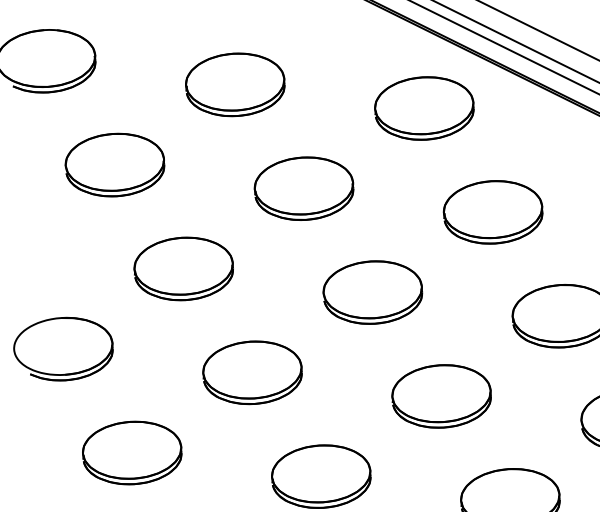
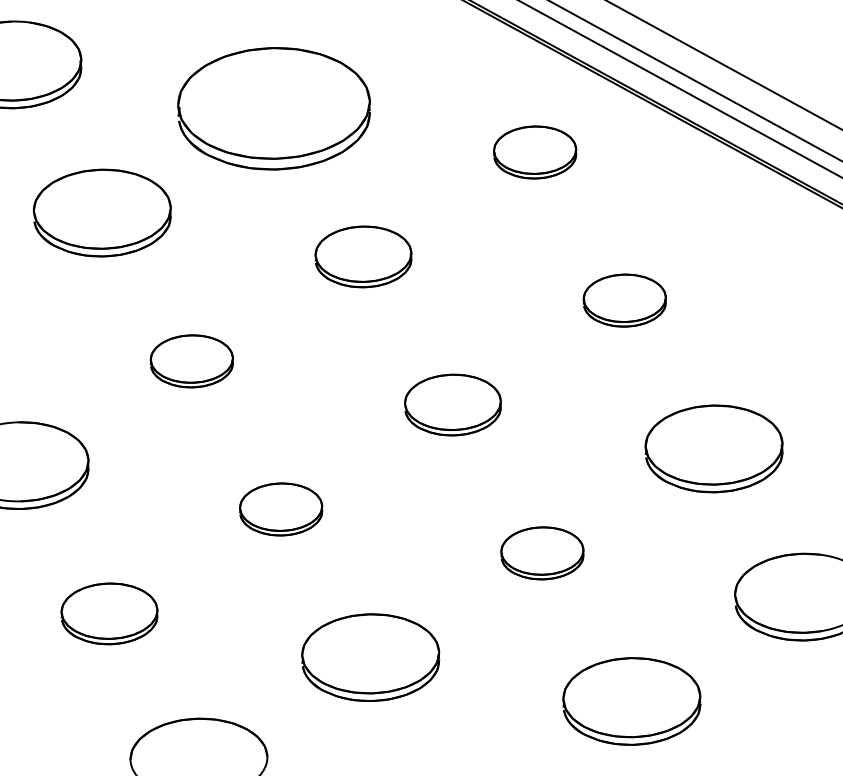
part: (234, 84) -> (273, 108), size x1.4
part: (423, 108) -> (534, 152), size x0.6
part: (304, 188) -> (363, 256), size x0.7
part: (493, 212) -> (624, 300), size x0.6
part: (183, 269) -> (191, 361), size x0.6
part: (372, 292) -> (452, 404), size x0.7
part: (252, 372) -> (280, 509), size x0.6
part: (441, 396) -> (542, 553), size x0.6
part: (132, 452) -> (109, 613), size x0.7

